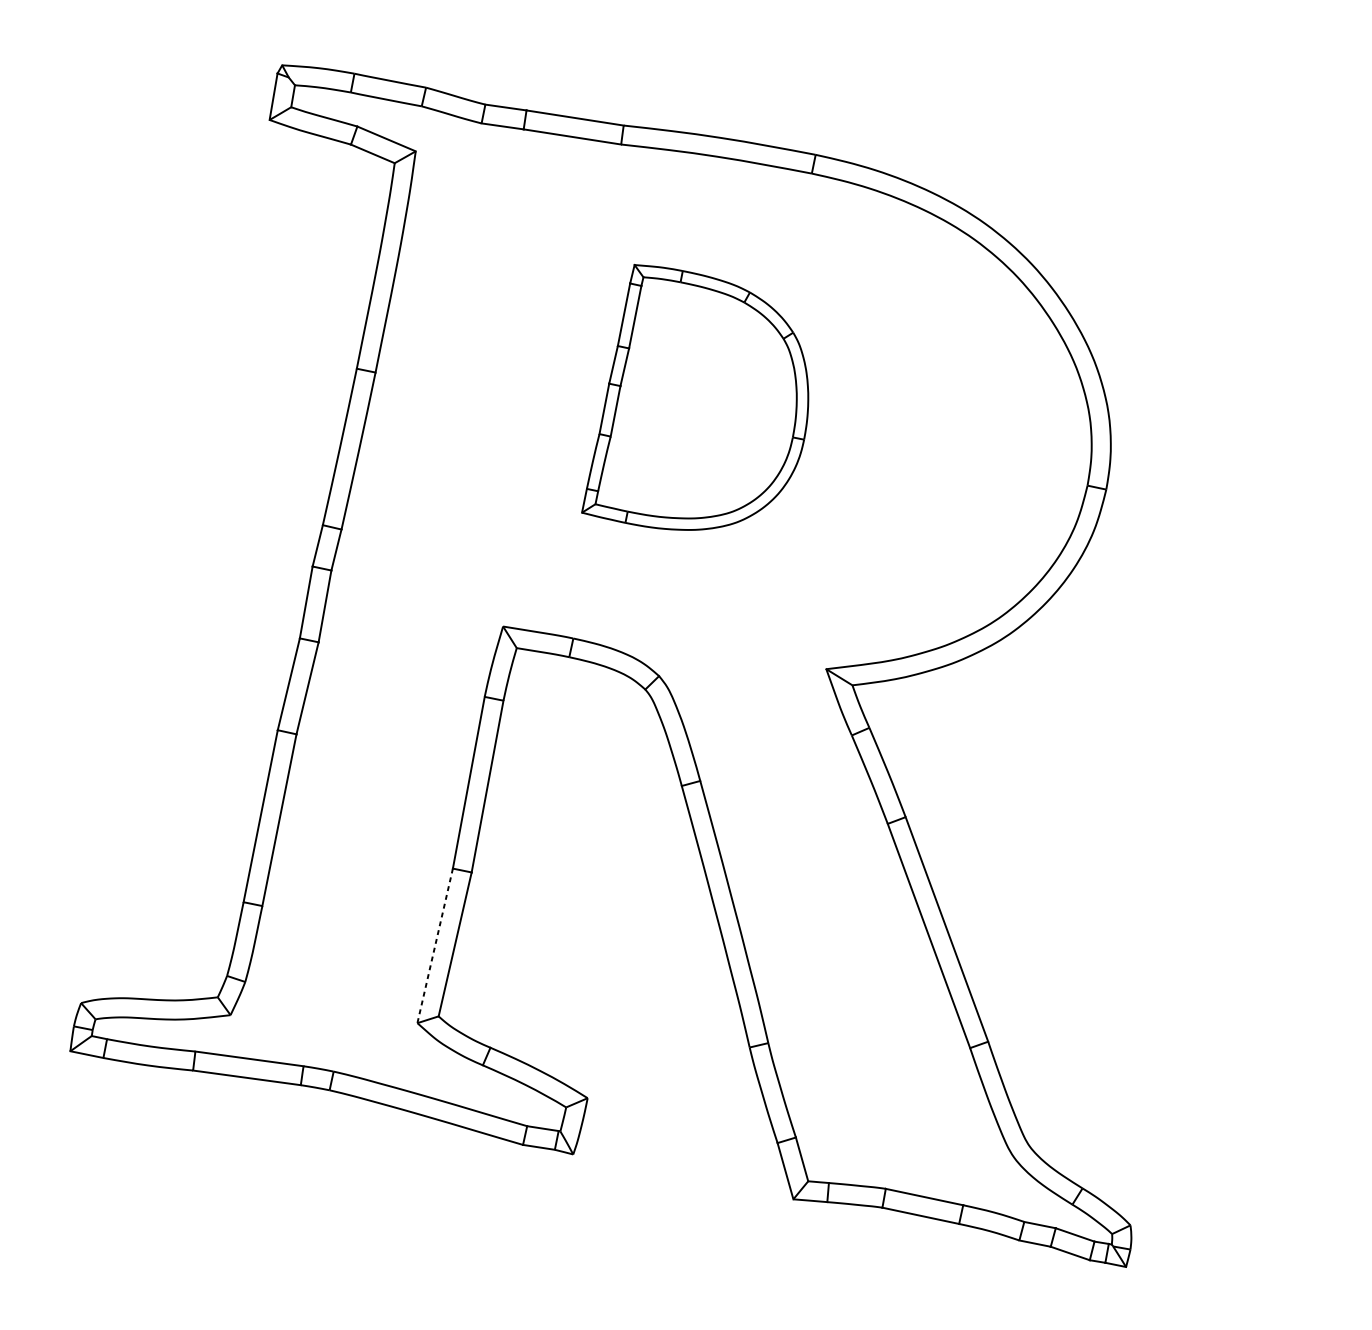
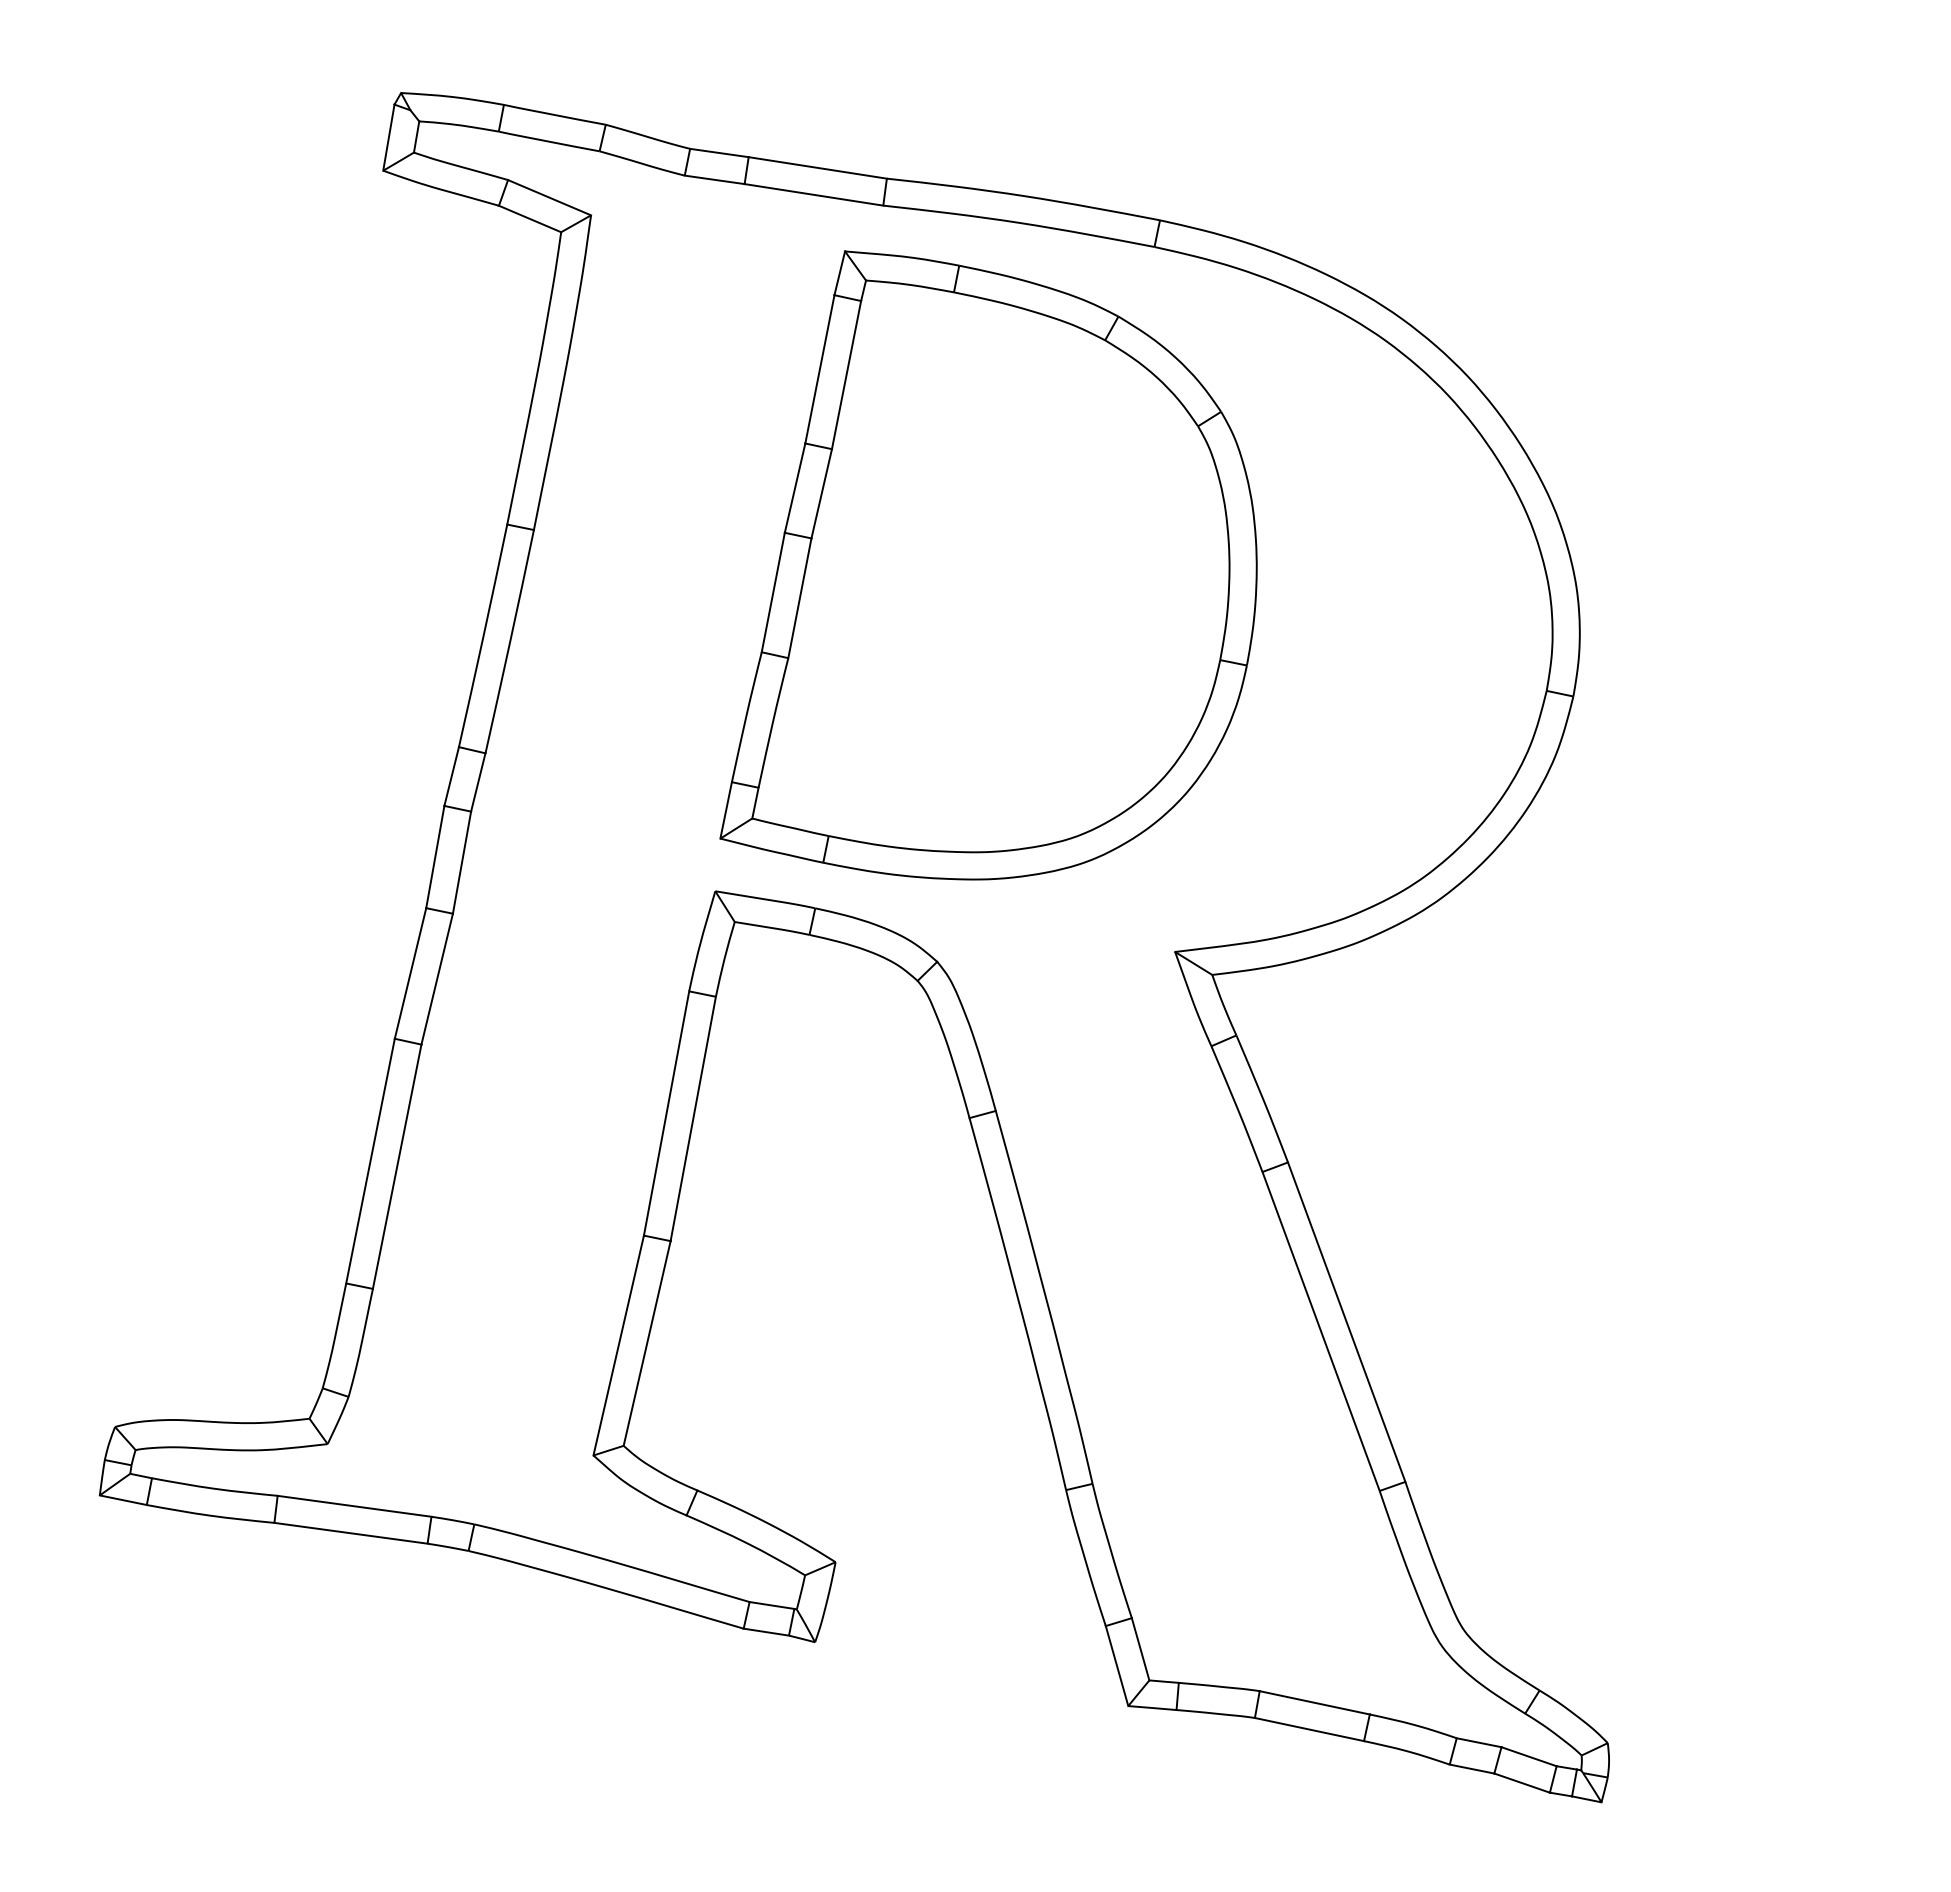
part: (695, 397) -> (988, 565), size x1.67
line: (435, 945) -> (618, 1345), dashed -> solid

